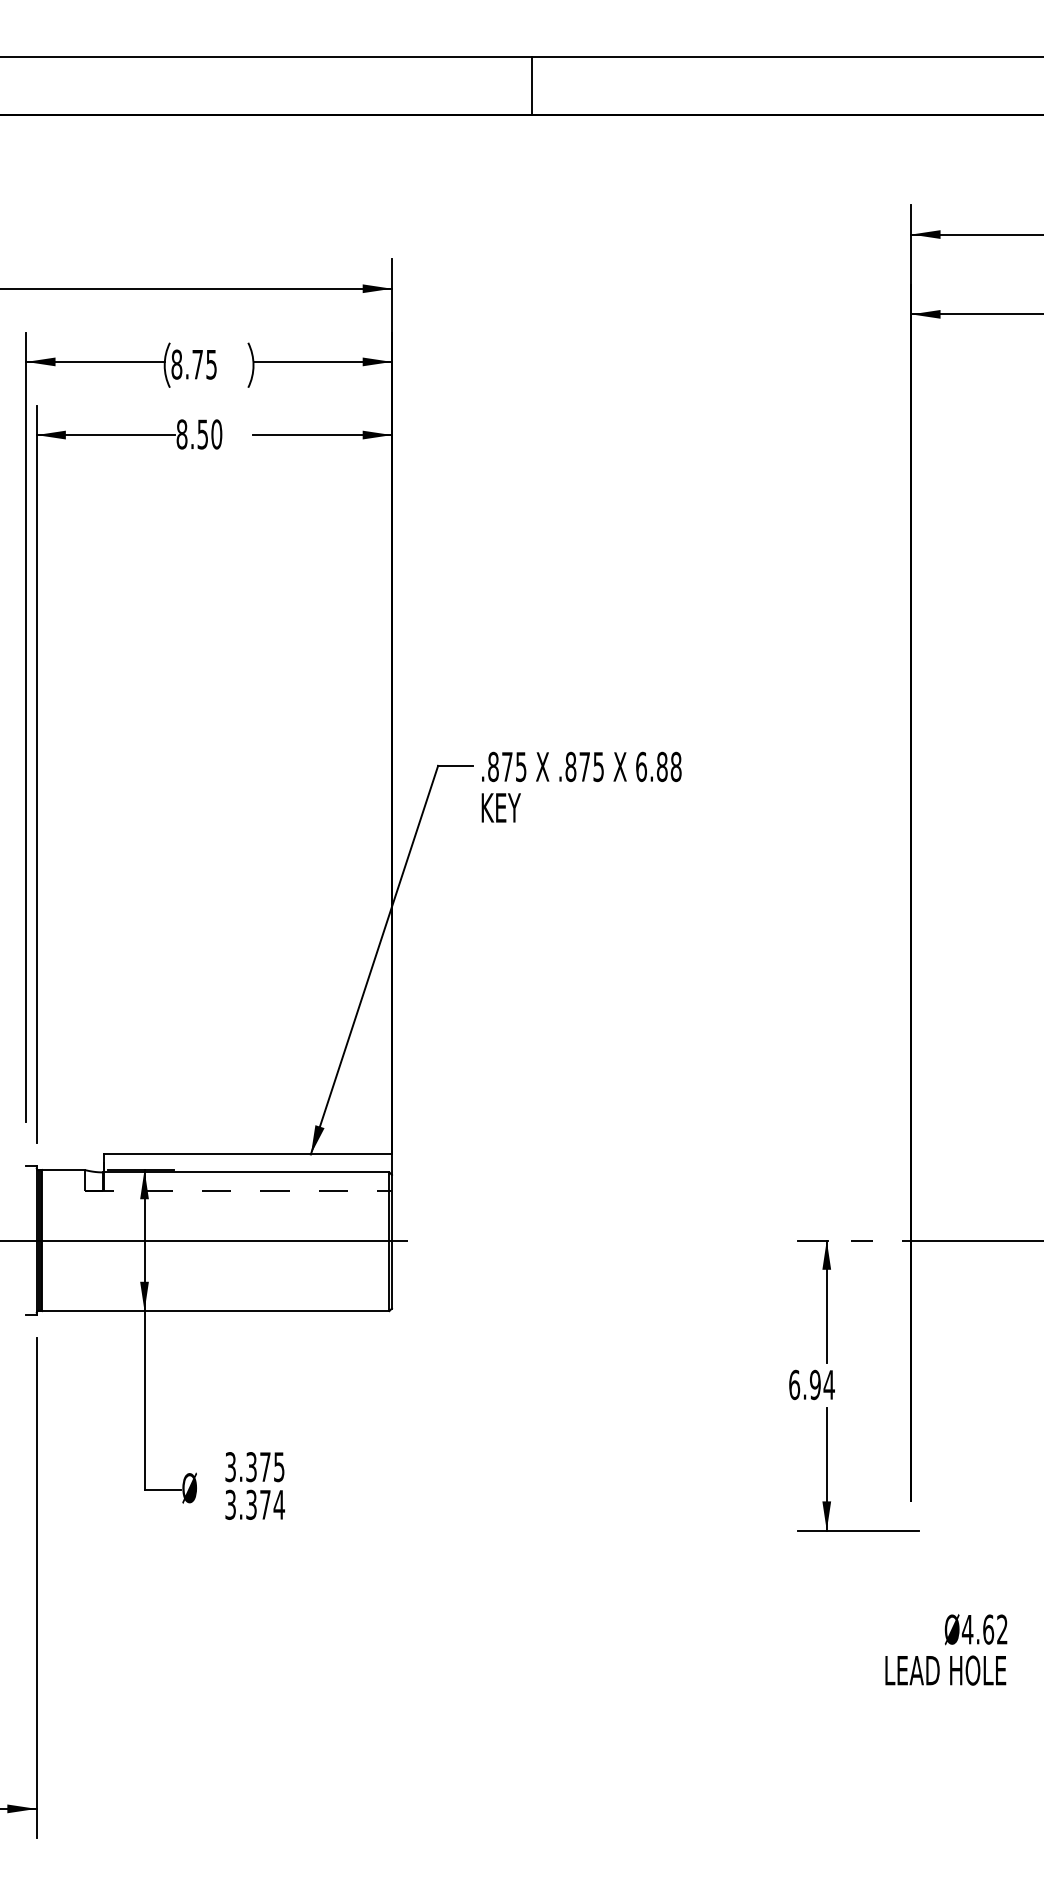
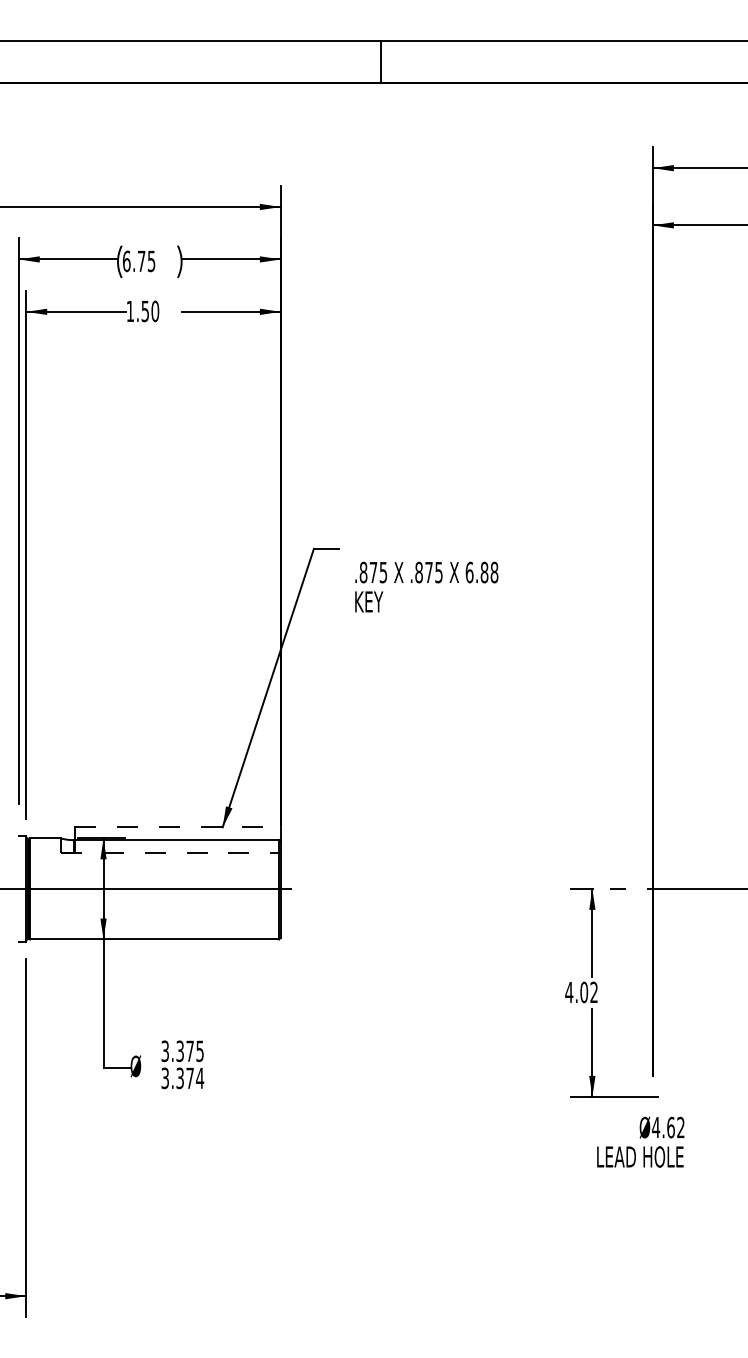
text: (176, 364) -> (126, 261), 8.75 -> 6.75
text: (181, 434) -> (130, 311), 8.50 -> 1.50
text: (581, 786) -> (426, 586), moved
line: (248, 1154) -> (178, 827), solid -> dashed
text: (811, 1384) -> (581, 992), 6.94 -> 4.02
text: (946, 1649) -> (640, 1141), moved

